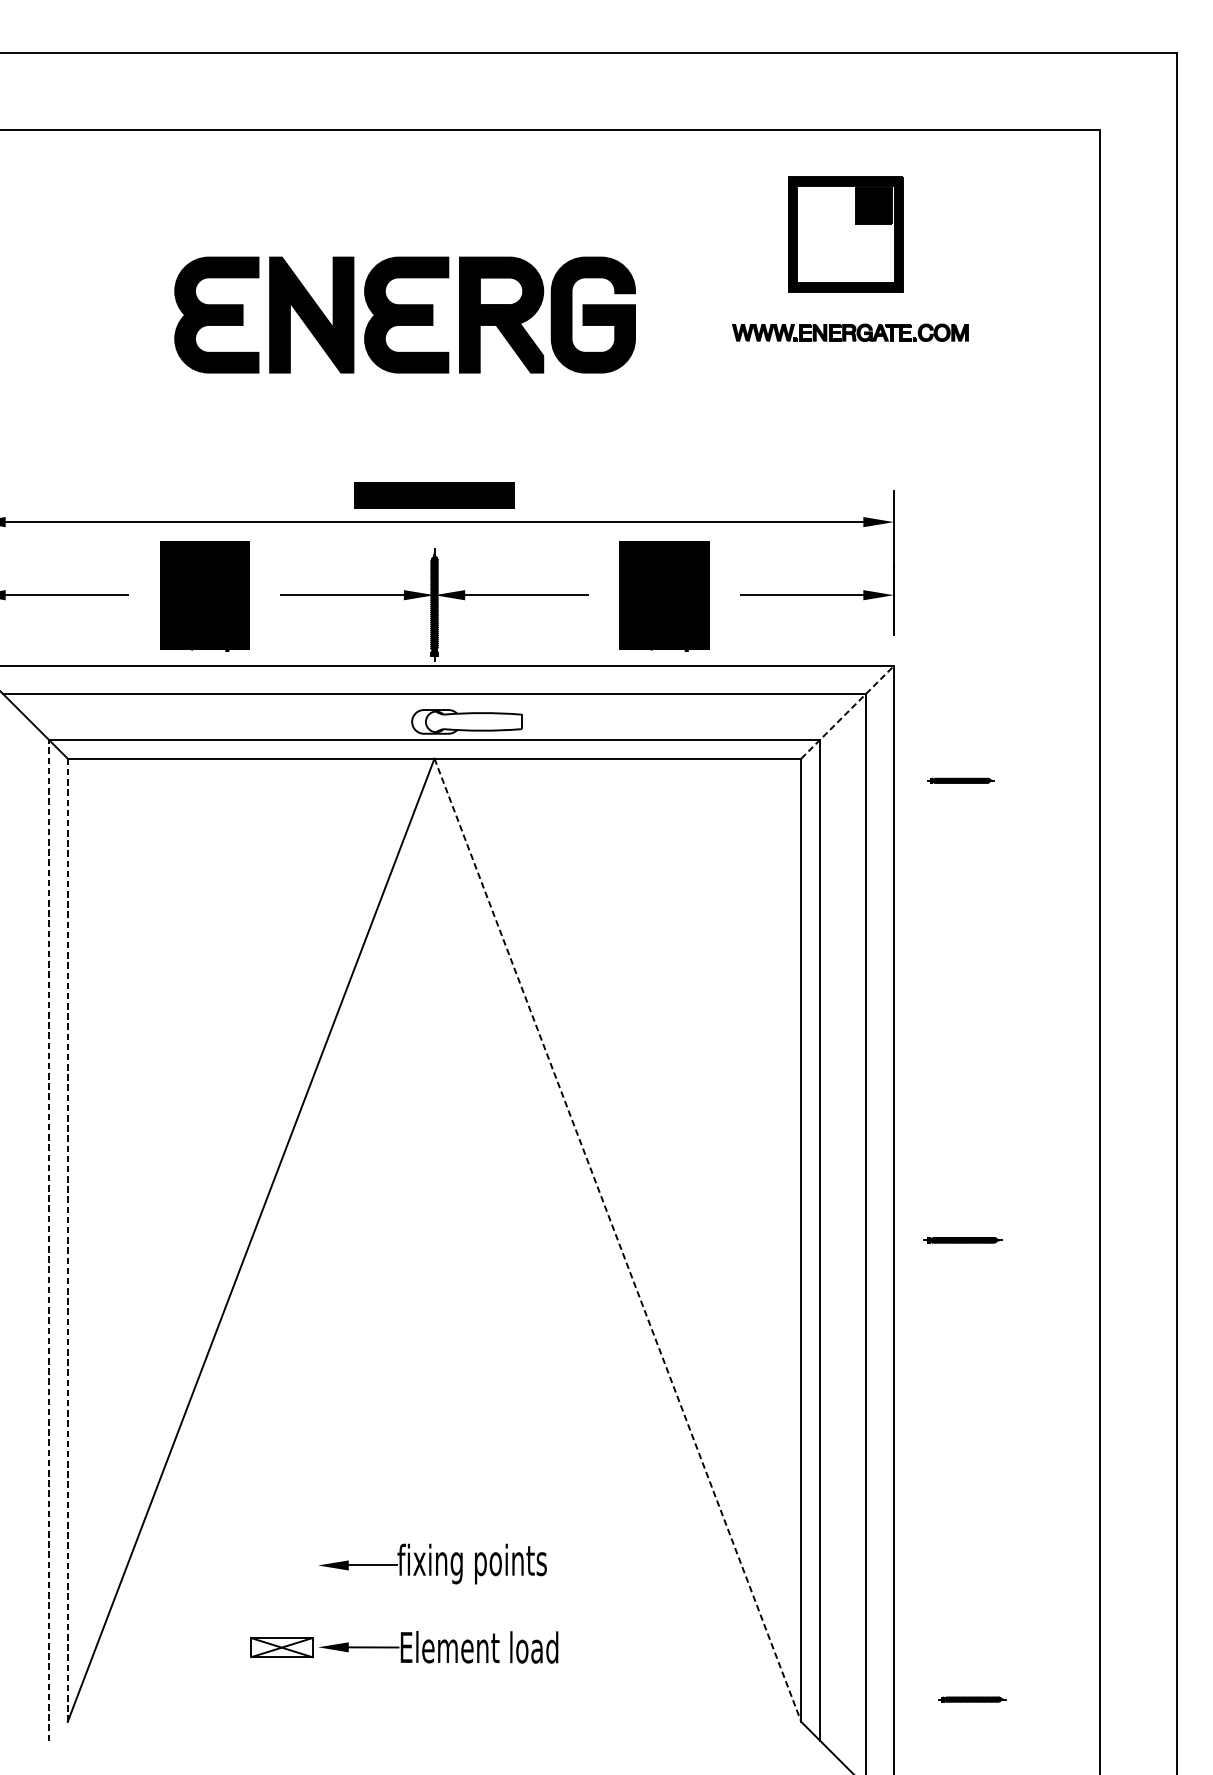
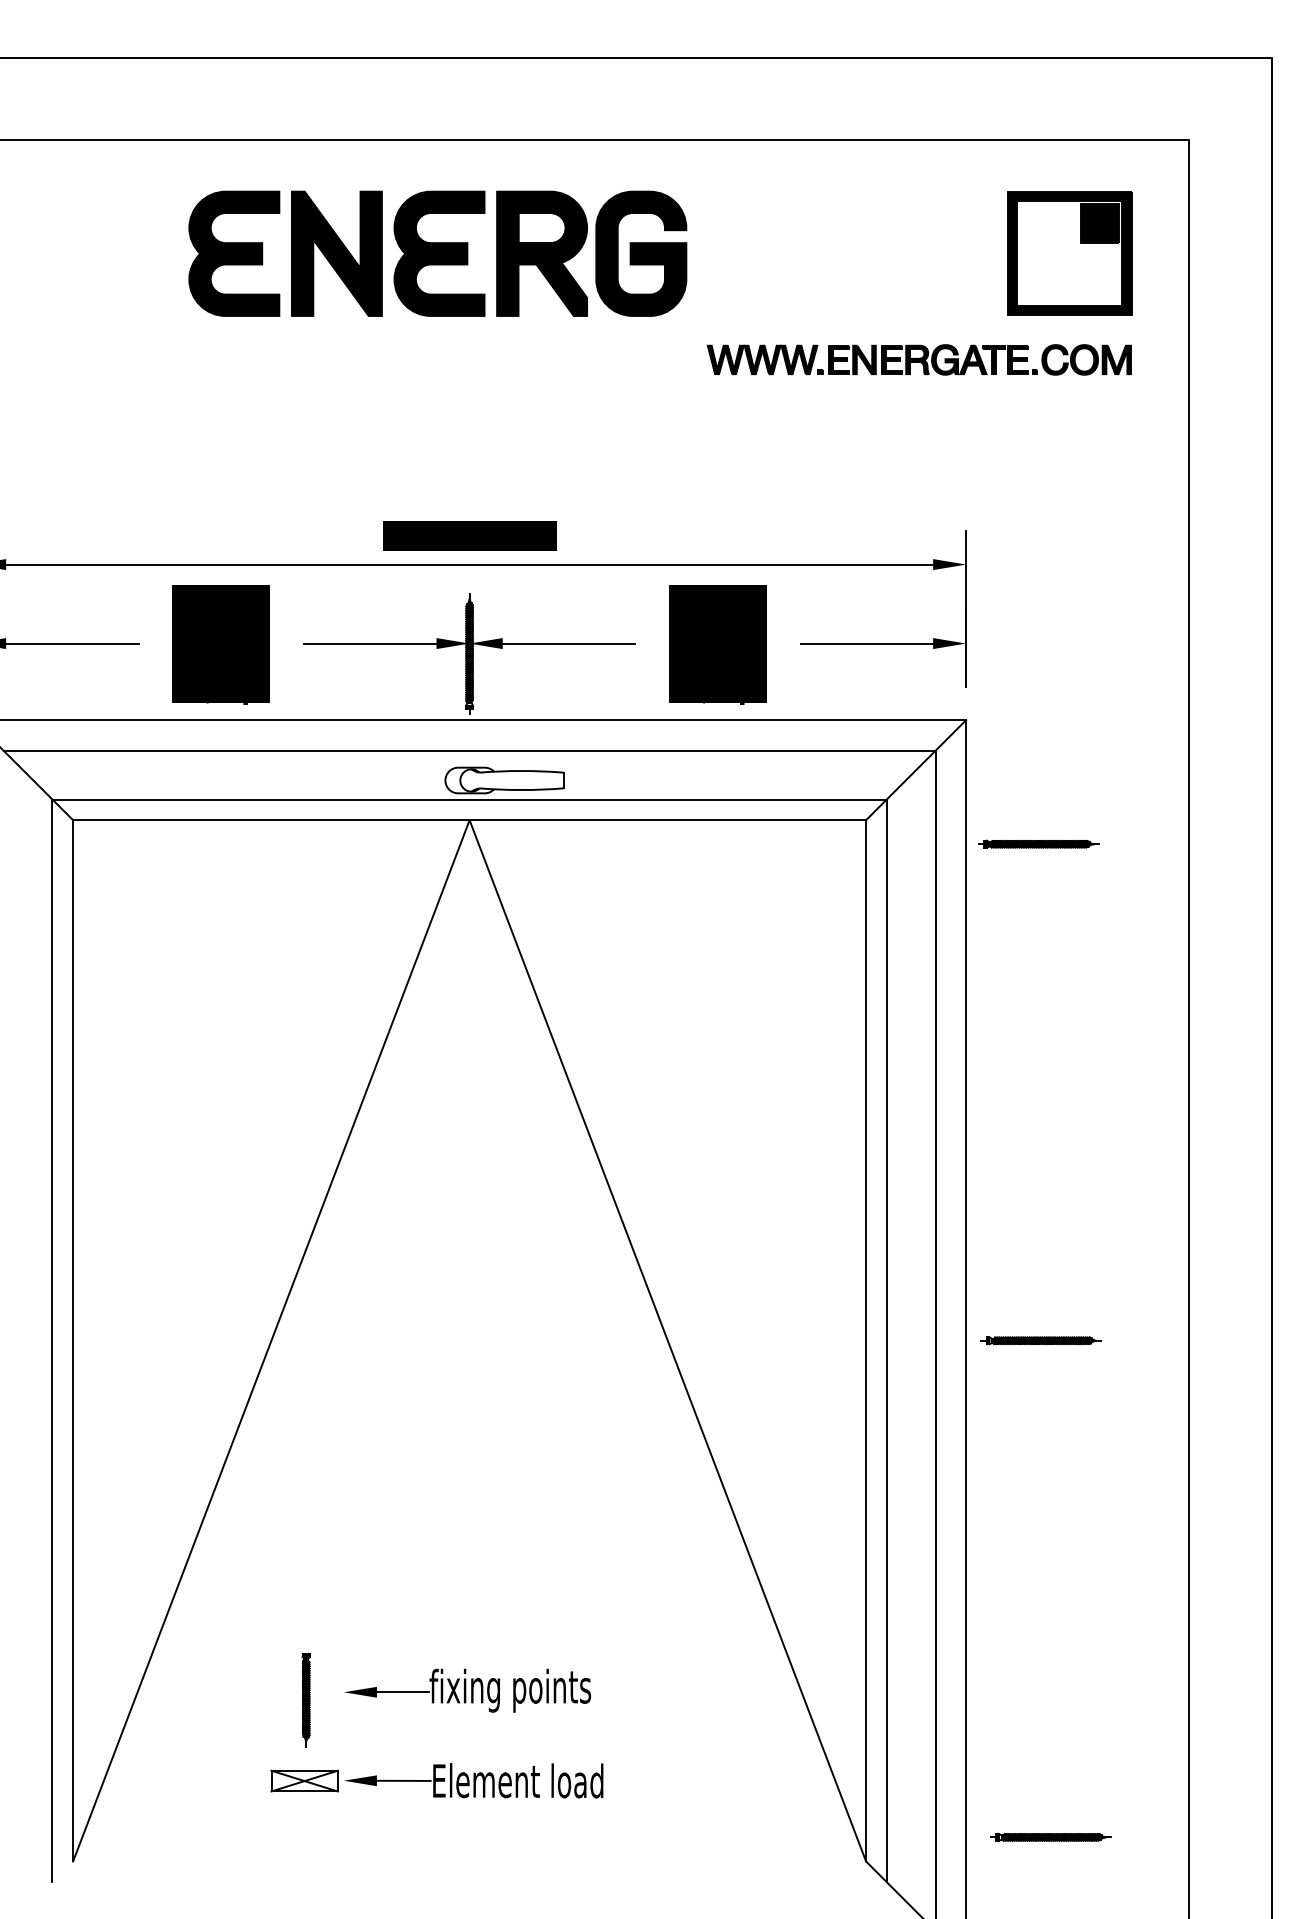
part: (846, 234) -> (1069, 253), moved
part: (404, 314) -> (437, 253), moved
part: (849, 332) -> (918, 359), size x1.67
line: (847, 712) -> (916, 770), dashed -> solid
part: (960, 780) -> (1038, 843), size x1.67
line: (48, 1240) -> (52, 1340), dashed -> solid
line: (68, 1240) -> (73, 1340), dashed -> solid
line: (618, 1240) -> (668, 1341), dashed -> solid
part: (962, 1240) -> (1040, 1340), size x1.43
part: (282, 1573) -> (305, 1700), added
part: (971, 1698) -> (1050, 1836), size x1.67

